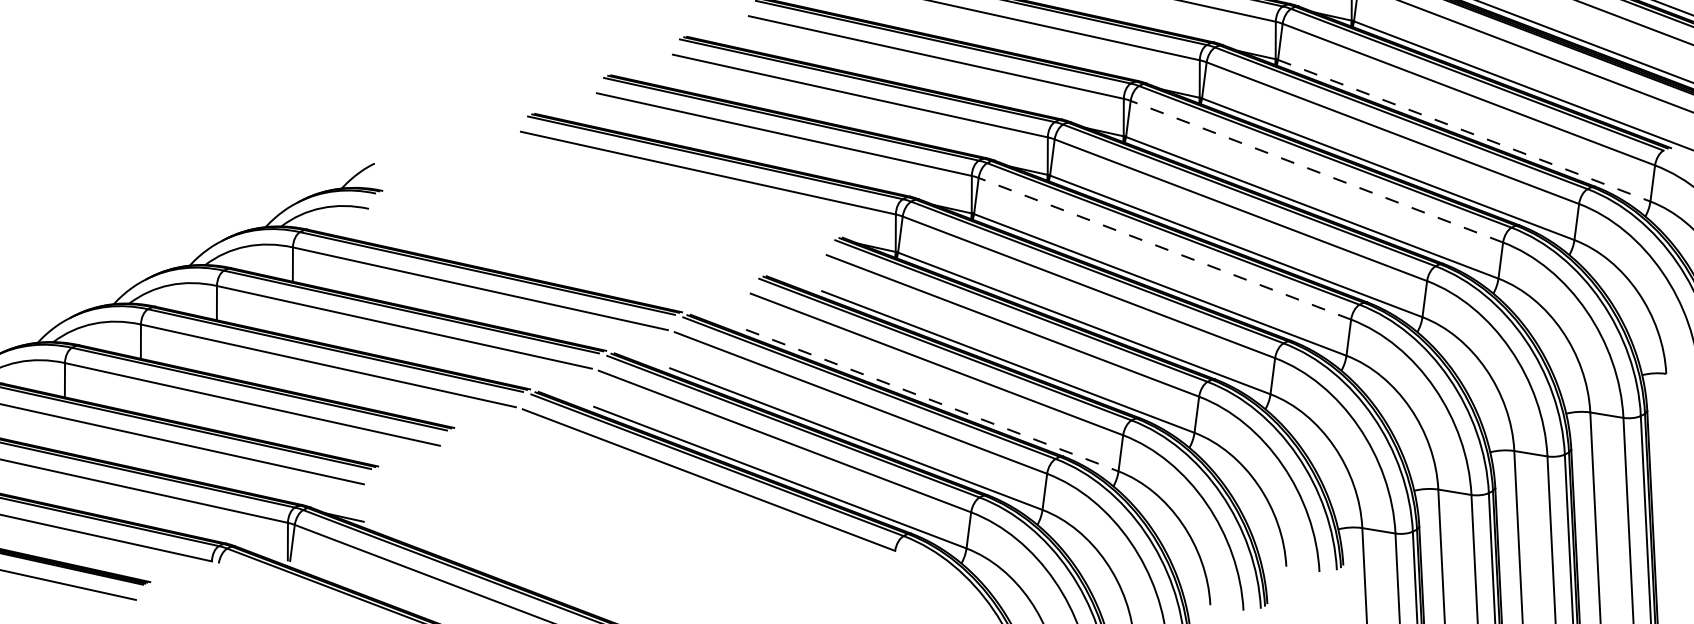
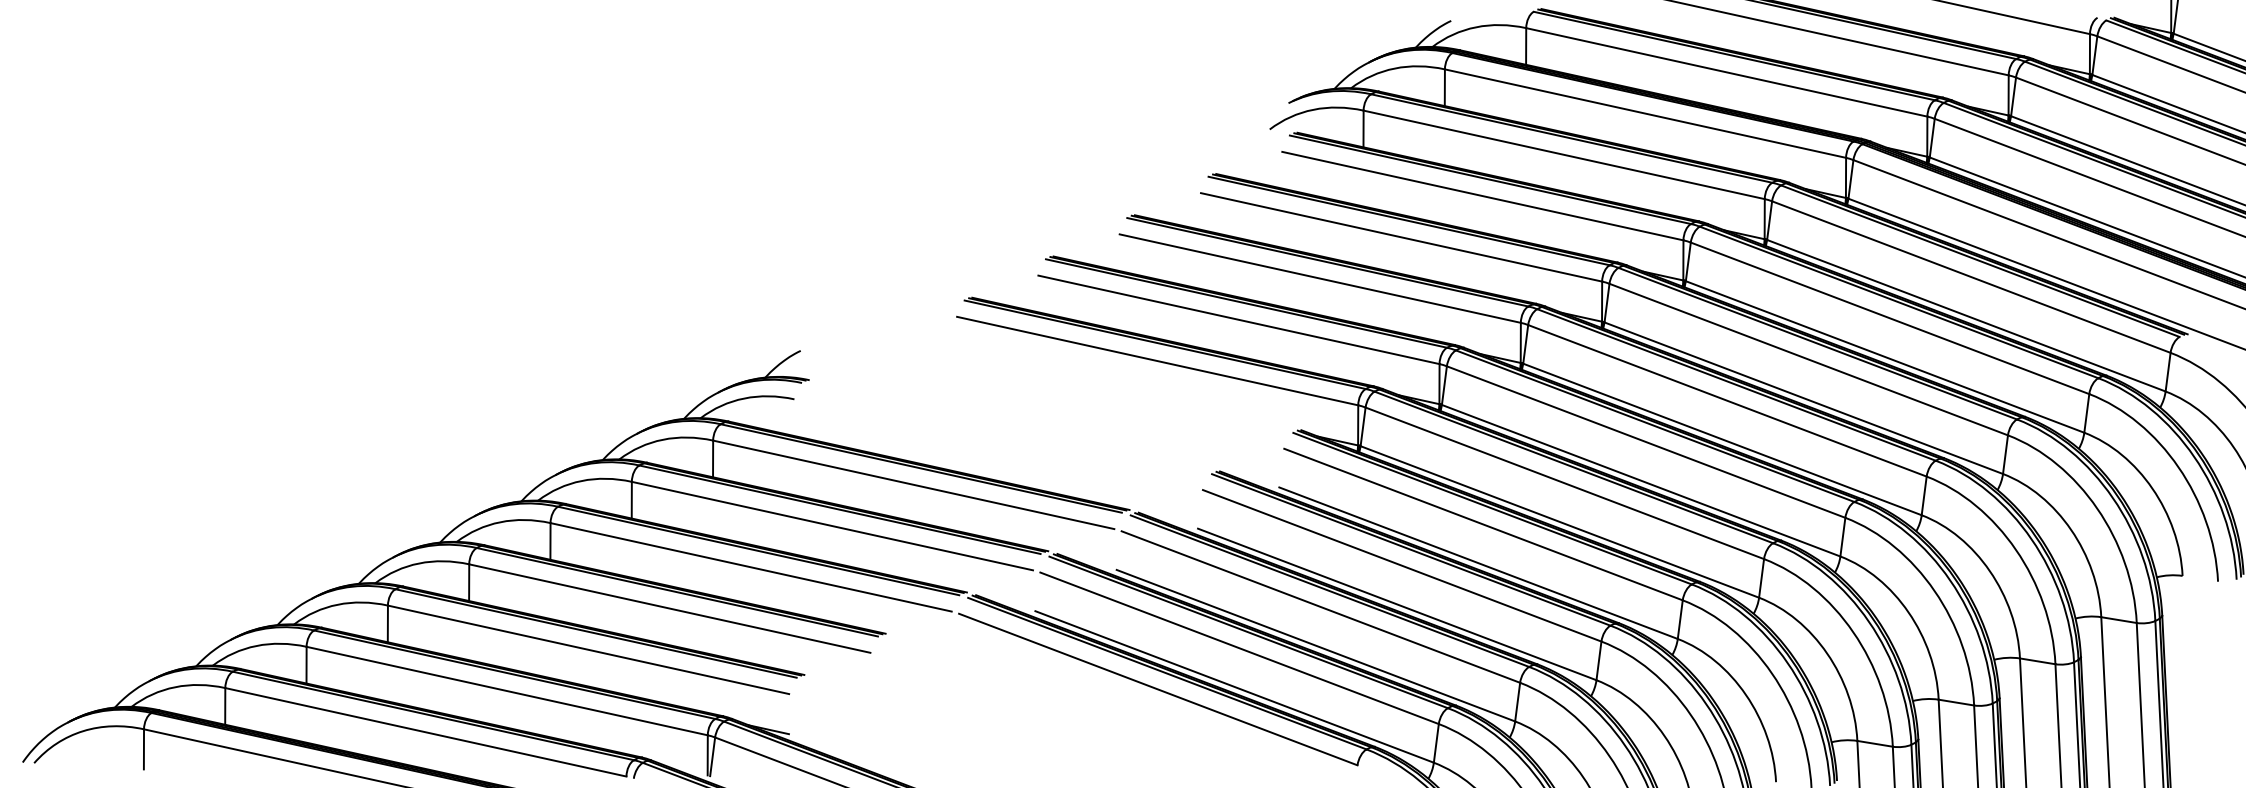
line: (1464, 130) -> (1966, 315), dashed -> solid
line: (1316, 171) -> (1808, 359), dashed -> solid
line: (1164, 248) -> (1645, 441), dashed -> solid
line: (932, 400) -> (1397, 604), dashed -> solid

